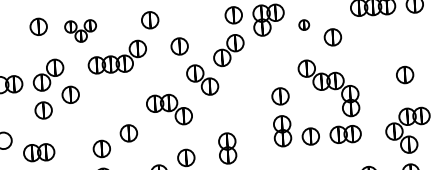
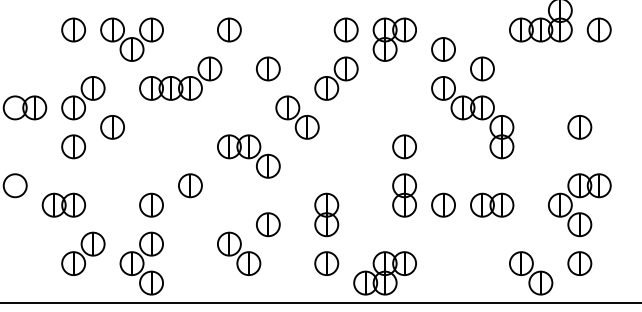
part: (304, 25) -> (443, 49), size x1.67
part: (80, 31) -> (131, 39), size x1.43
part: (328, 88) -> (472, 117), moved

